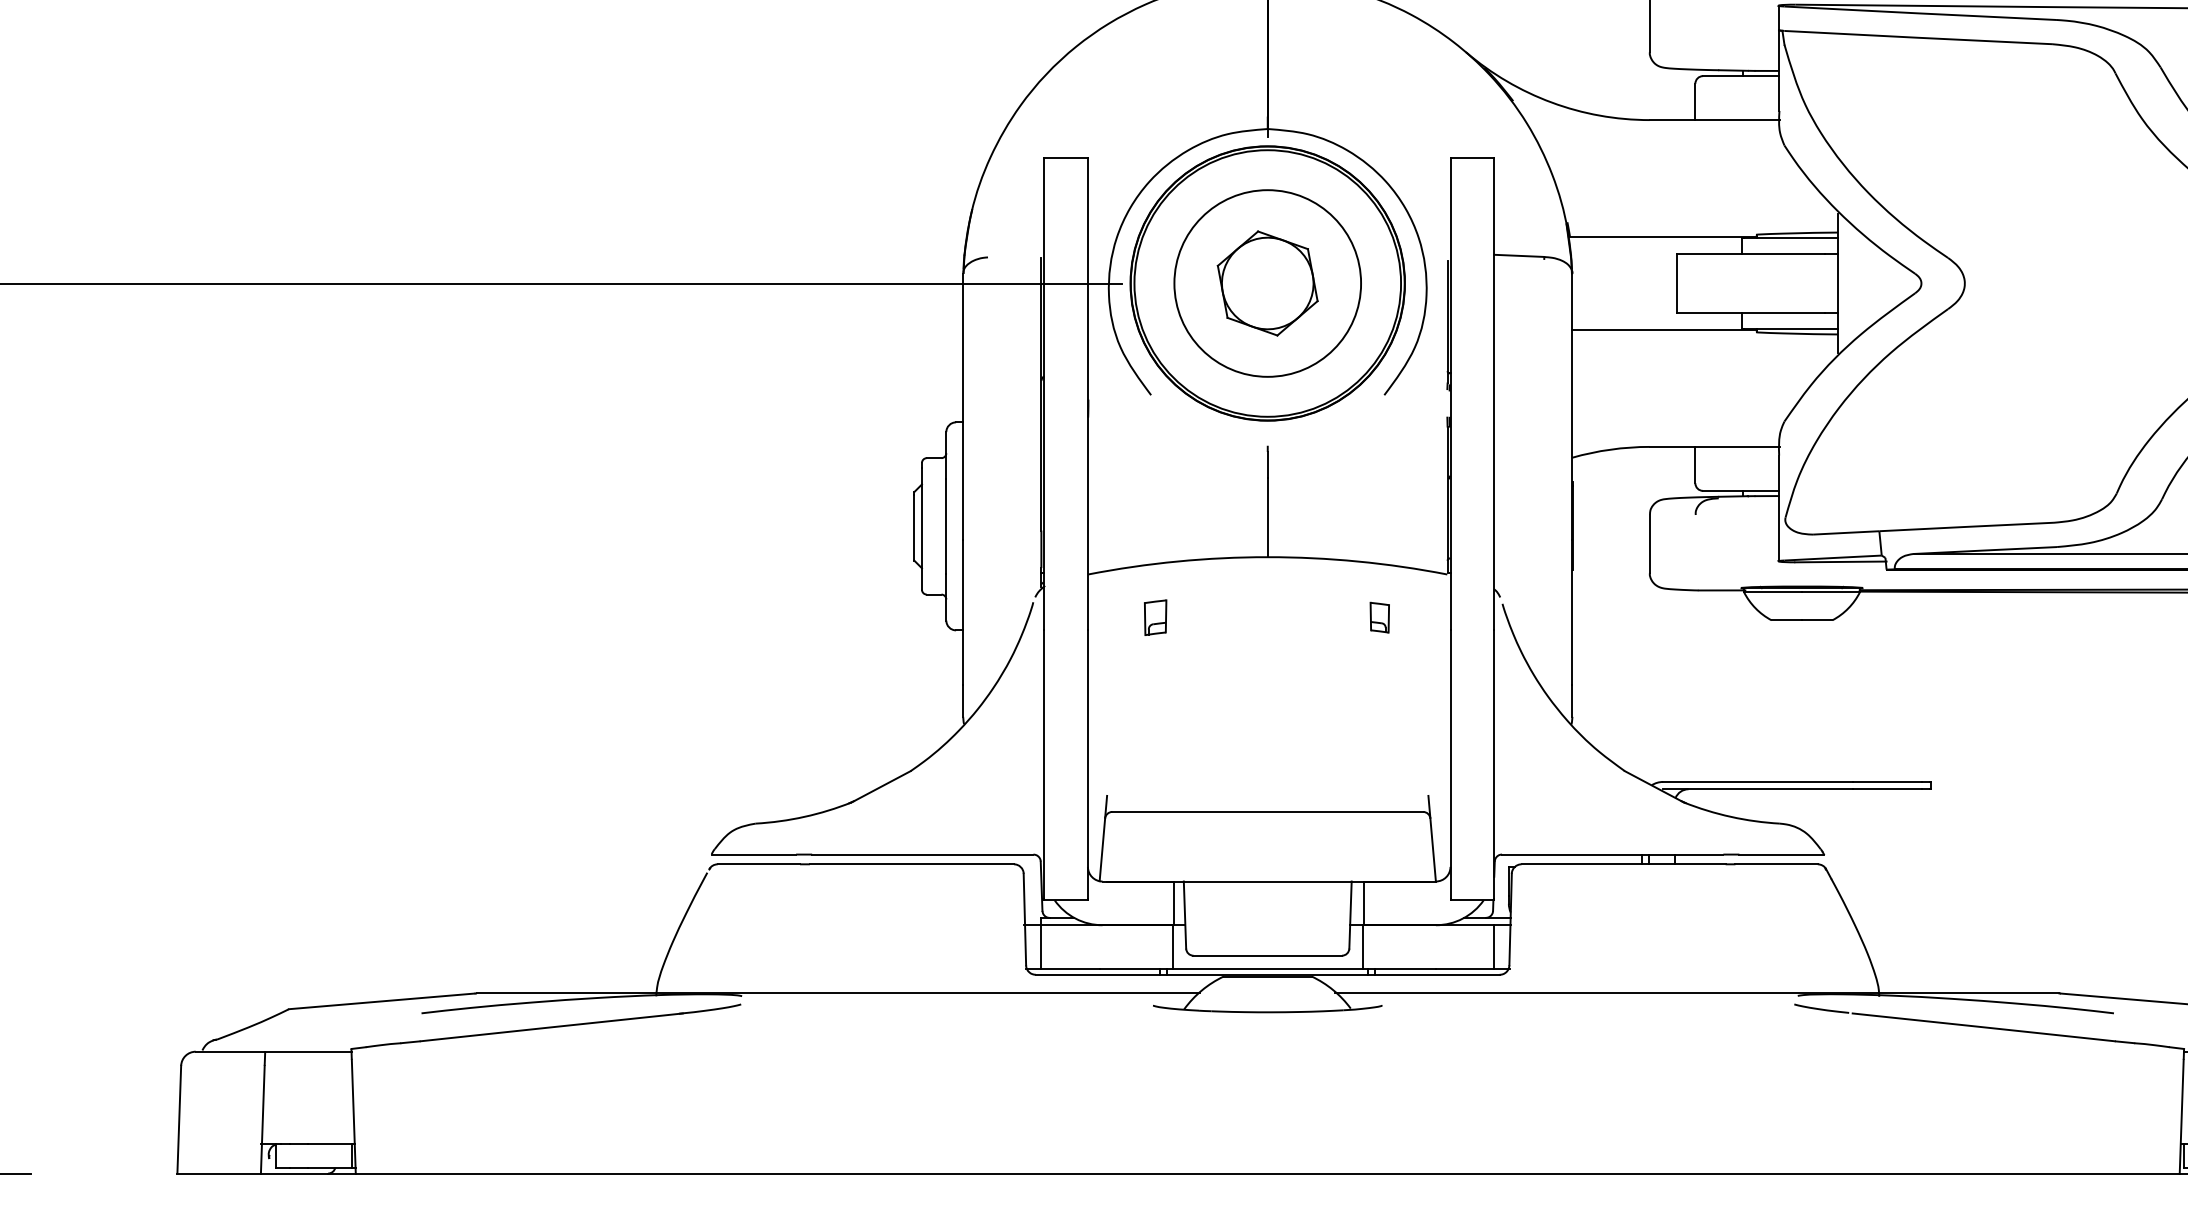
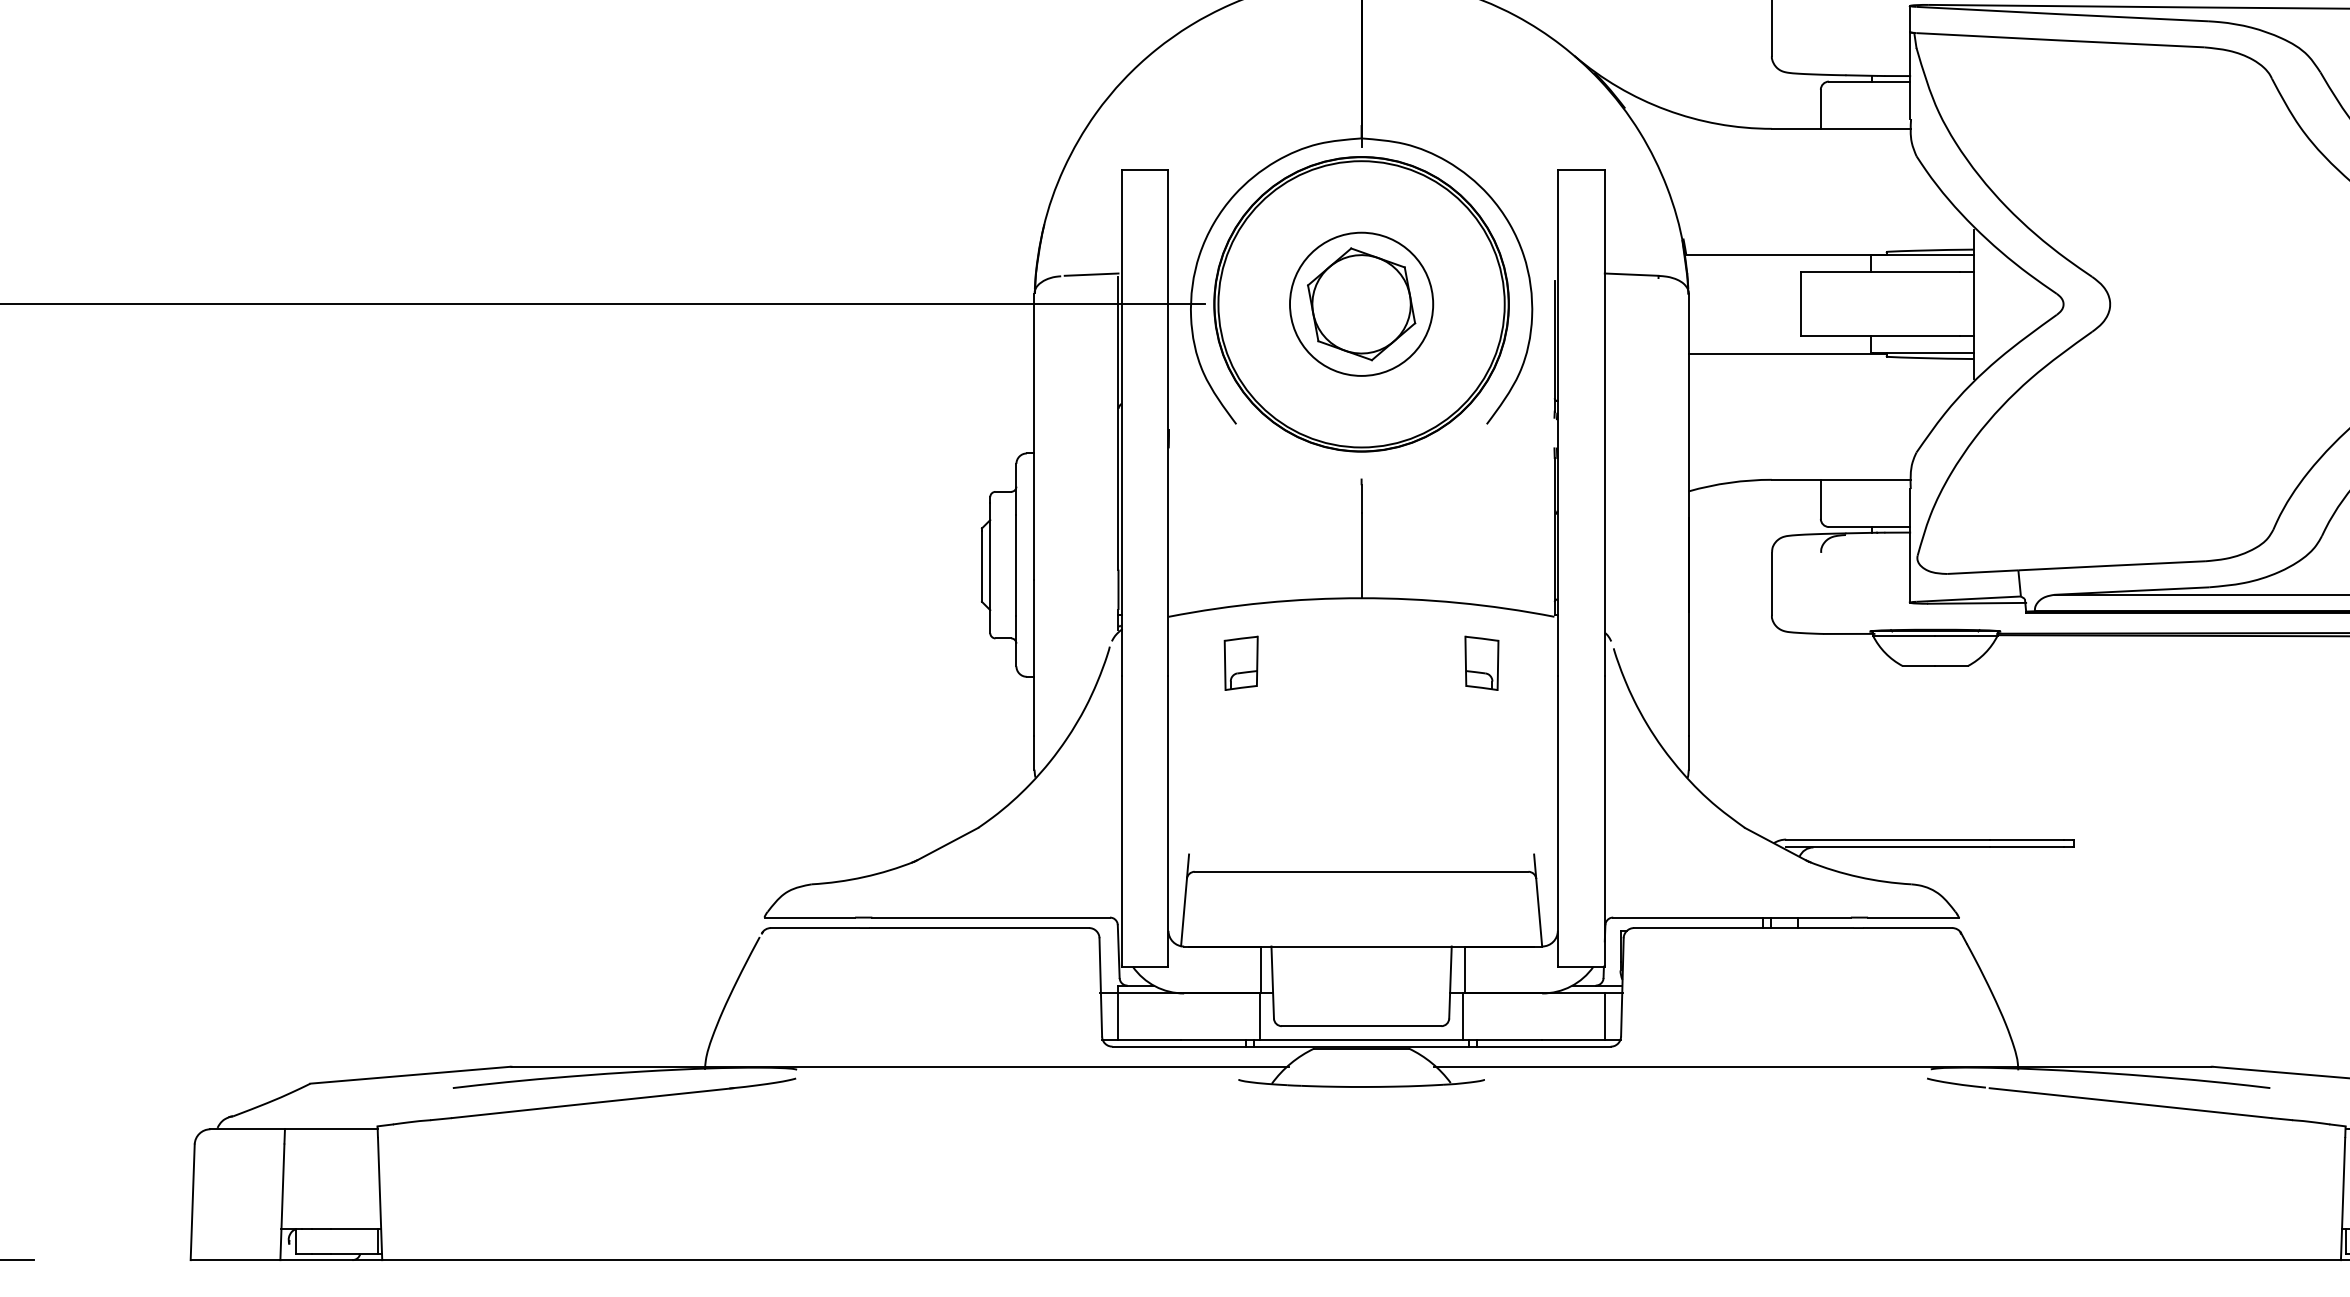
line: (1016, 255) -> (1091, 274), added
circle: (1267, 282) -> (1361, 303), size x0.71
part: (1154, 617) -> (1240, 662), size x1.43
part: (1379, 617) -> (1481, 662), size x1.67

